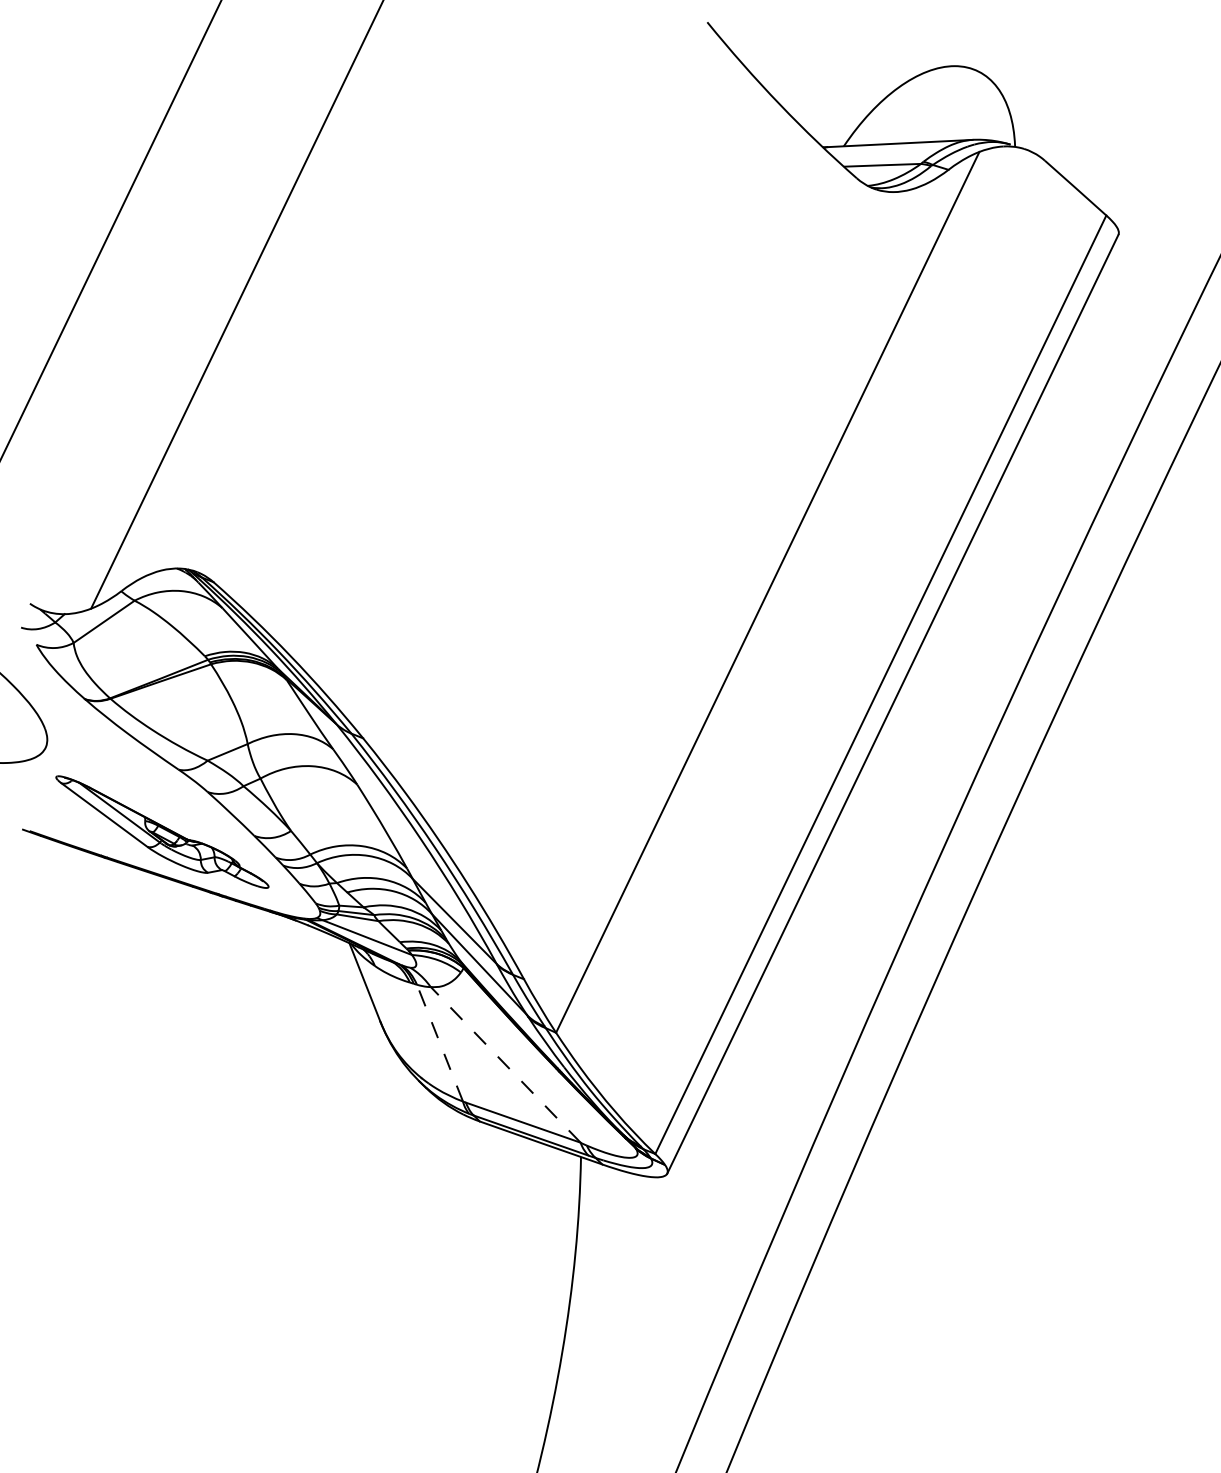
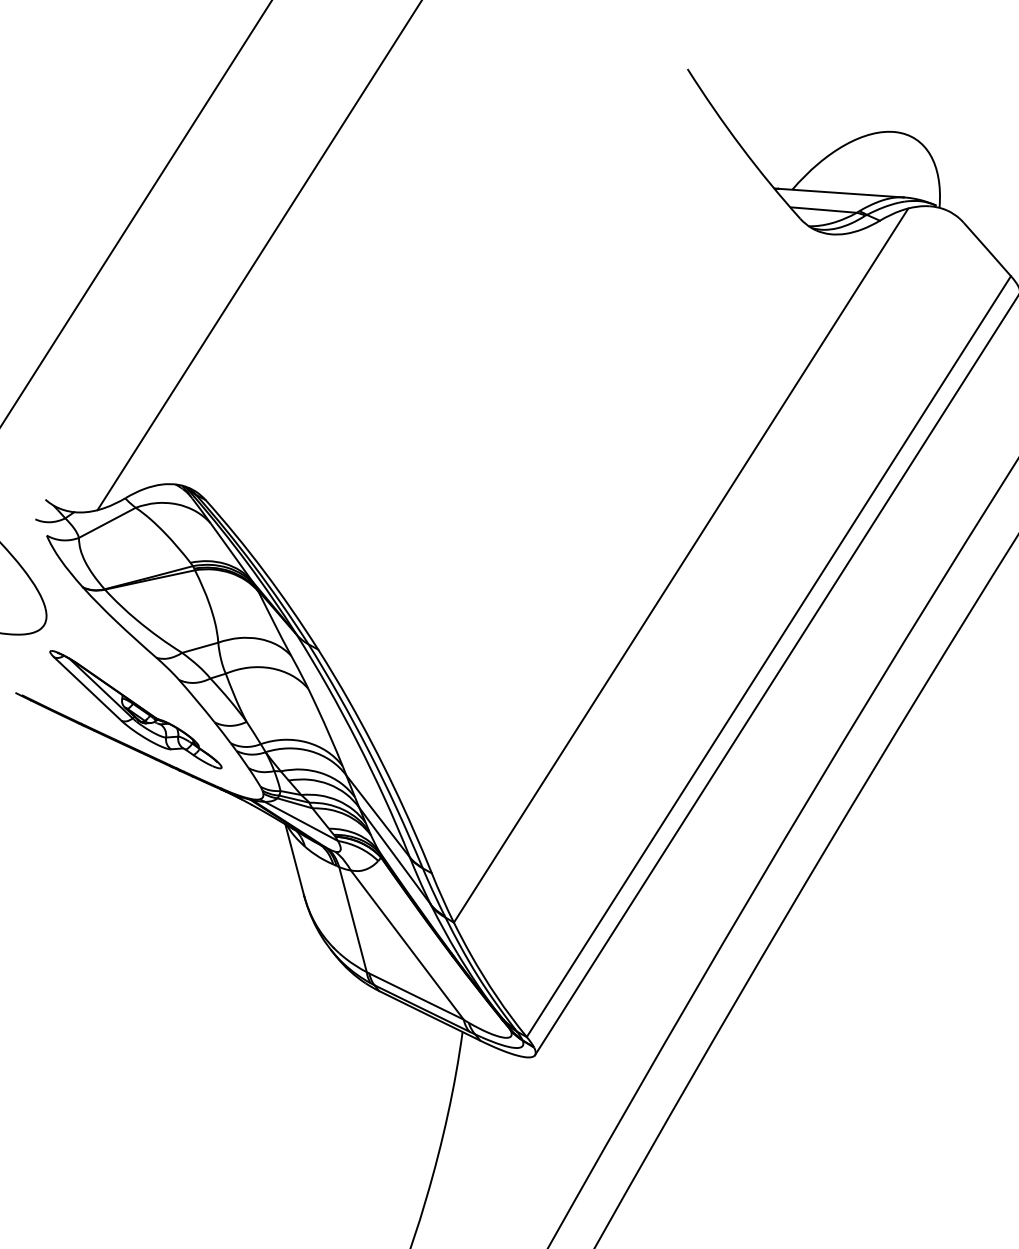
line: (440, 1043) -> (353, 919), dashed -> solid
line: (505, 1064) -> (407, 944), dashed -> solid

